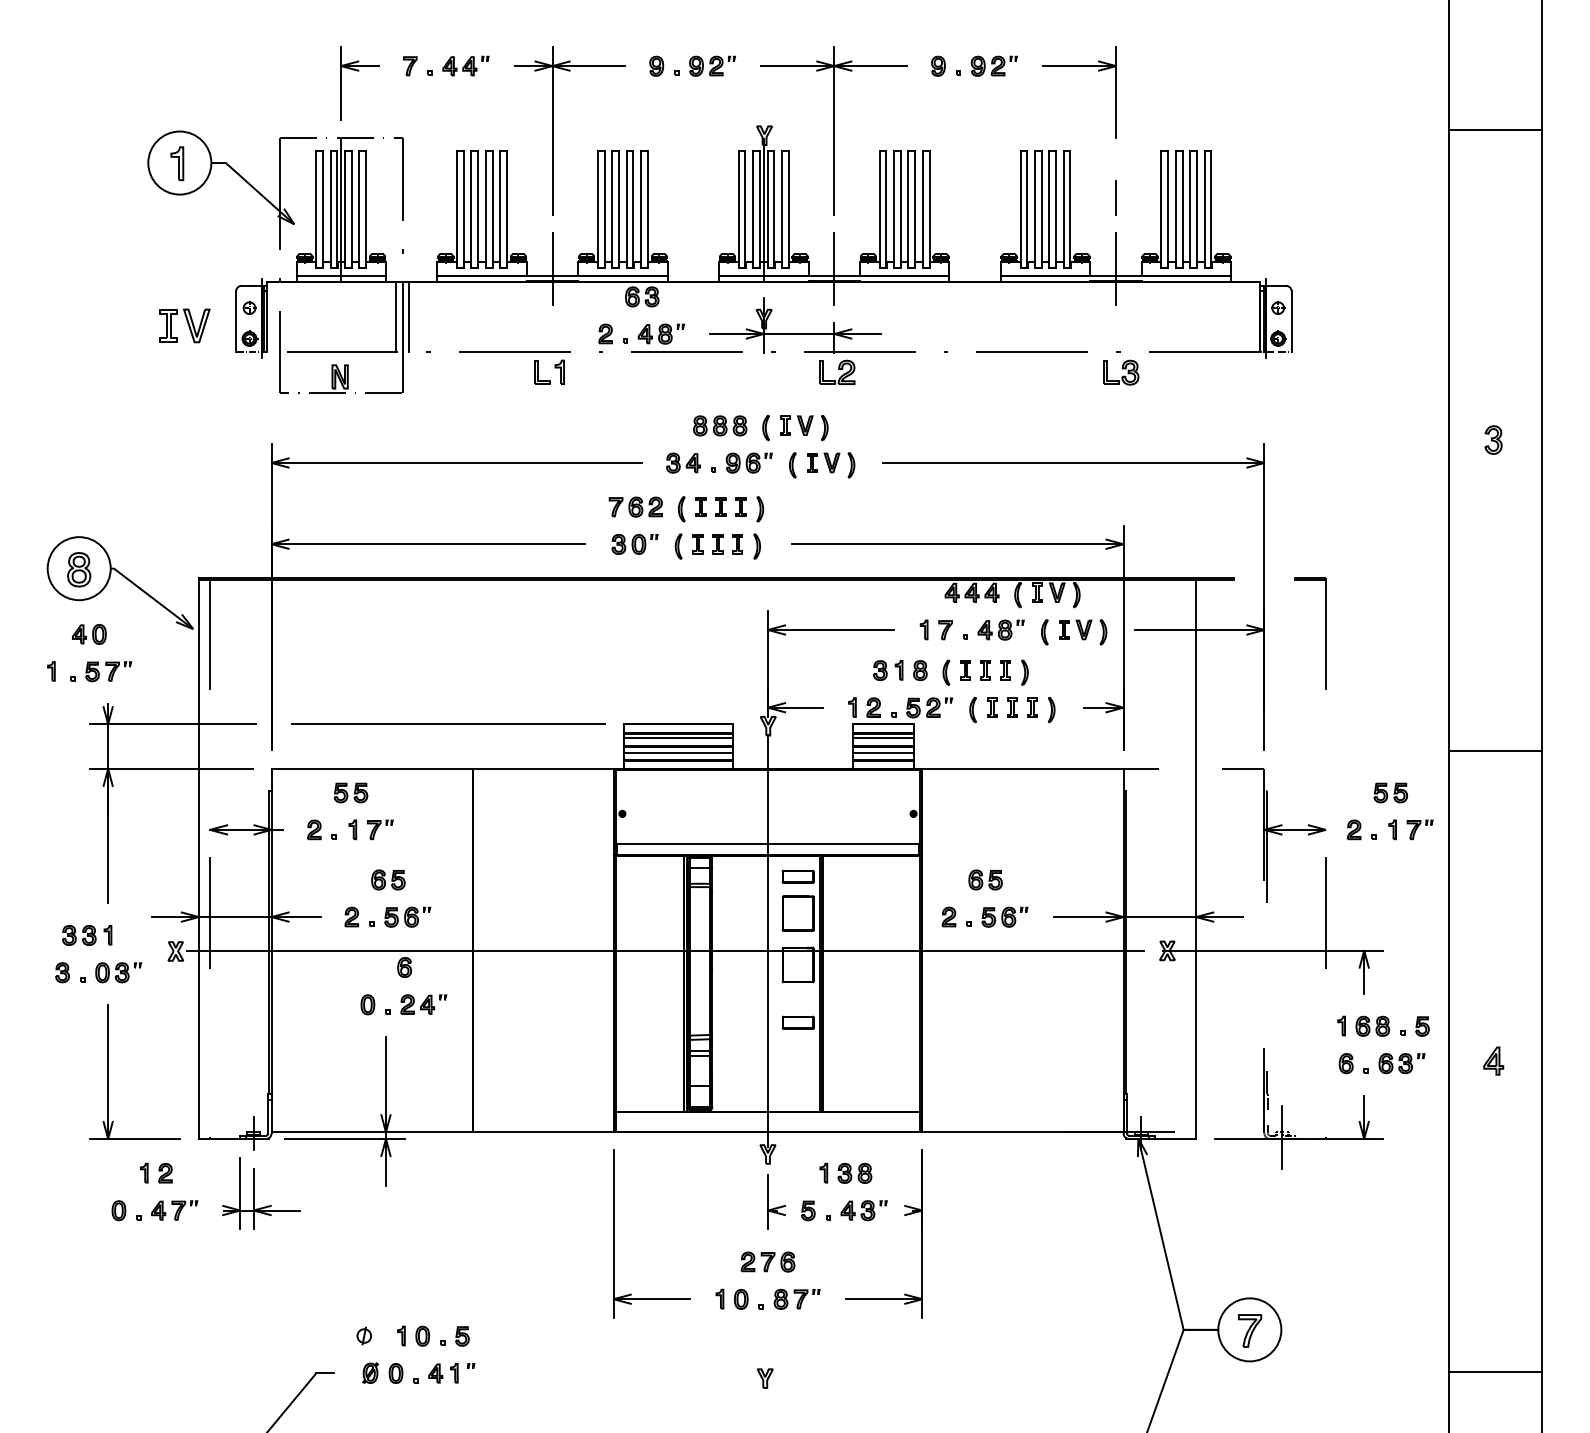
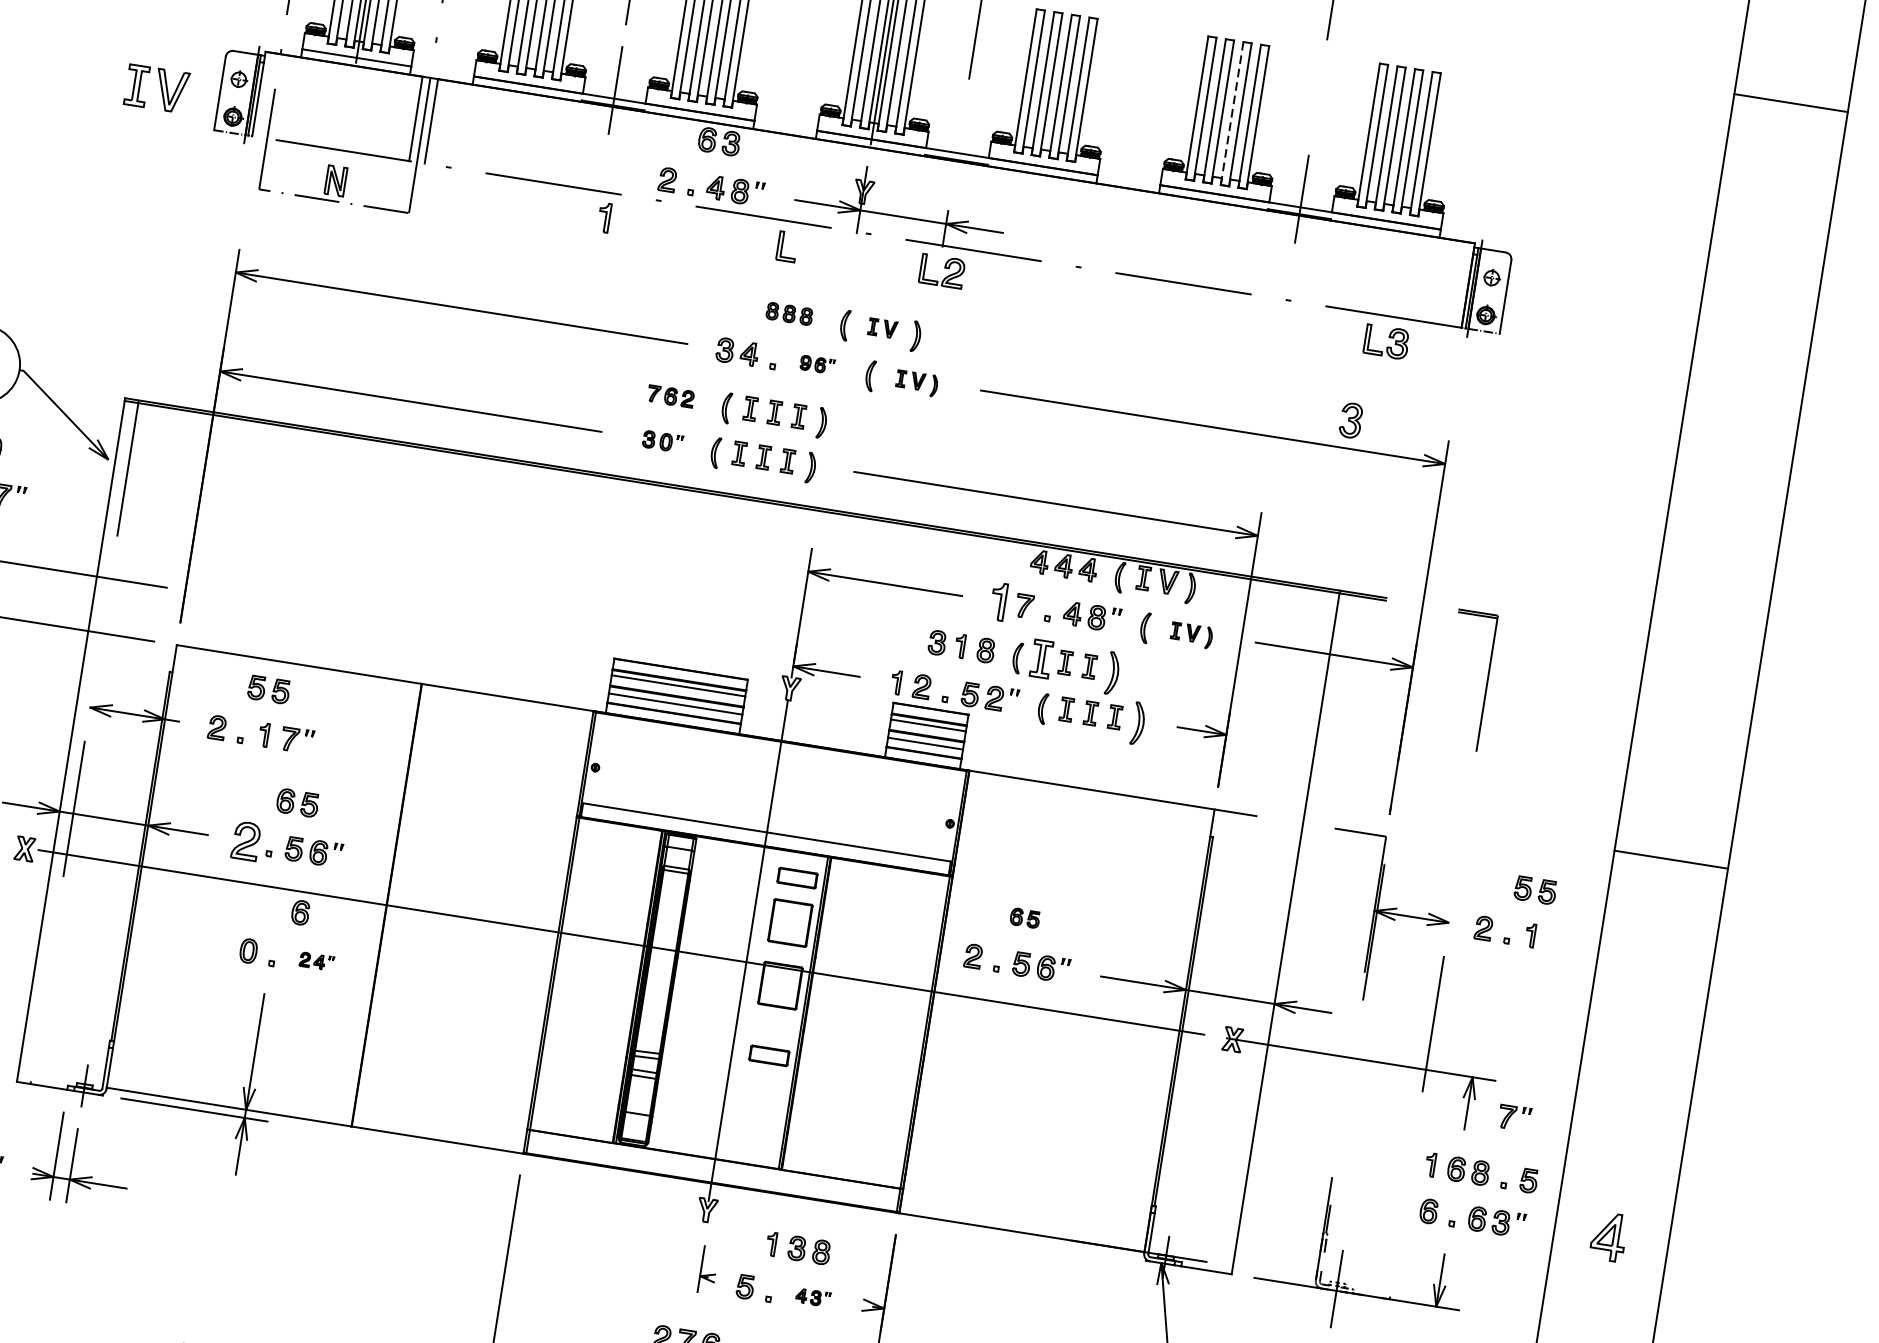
line: (1116, 197) -> (1316, 112), removed
line: (1049, 209) -> (1232, 113), solid -> dashed
line: (834, 268) -> (959, 144), removed
part: (542, 372) -> (787, 246), moved
part: (1121, 372) -> (1387, 341), moved
part: (720, 425) -> (789, 313), size x0.7
part: (796, 425) -> (882, 328), size x0.7
part: (1493, 439) -> (1351, 419), moved
part: (748, 462) -> (816, 363), size x0.6
part: (831, 465) -> (917, 383), size x0.7
part: (635, 506) -> (670, 395), size x0.7
part: (634, 543) -> (662, 440), size x0.7
part: (923, 629) -> (997, 601), size x1.6
part: (1083, 632) -> (1192, 635), size x0.7
part: (965, 670) -> (1041, 659), size x1.6
part: (1024, 672) -> (1112, 672), size x1.4
part: (1051, 710) -> (1138, 724), size x1.4
line: (448, 724) -> (400, 625), removed
part: (1419, 829) -> (1514, 1117), moved
part: (985, 879) -> (1025, 917), size x0.7
part: (351, 916) -> (245, 840), size x1.6
part: (423, 1004) -> (316, 961), size x0.6
part: (1493, 1060) -> (1608, 1236), size x1.4
part: (776, 1201) -> (708, 1269), size x0.7
part: (863, 1210) -> (812, 1297), size x0.6

